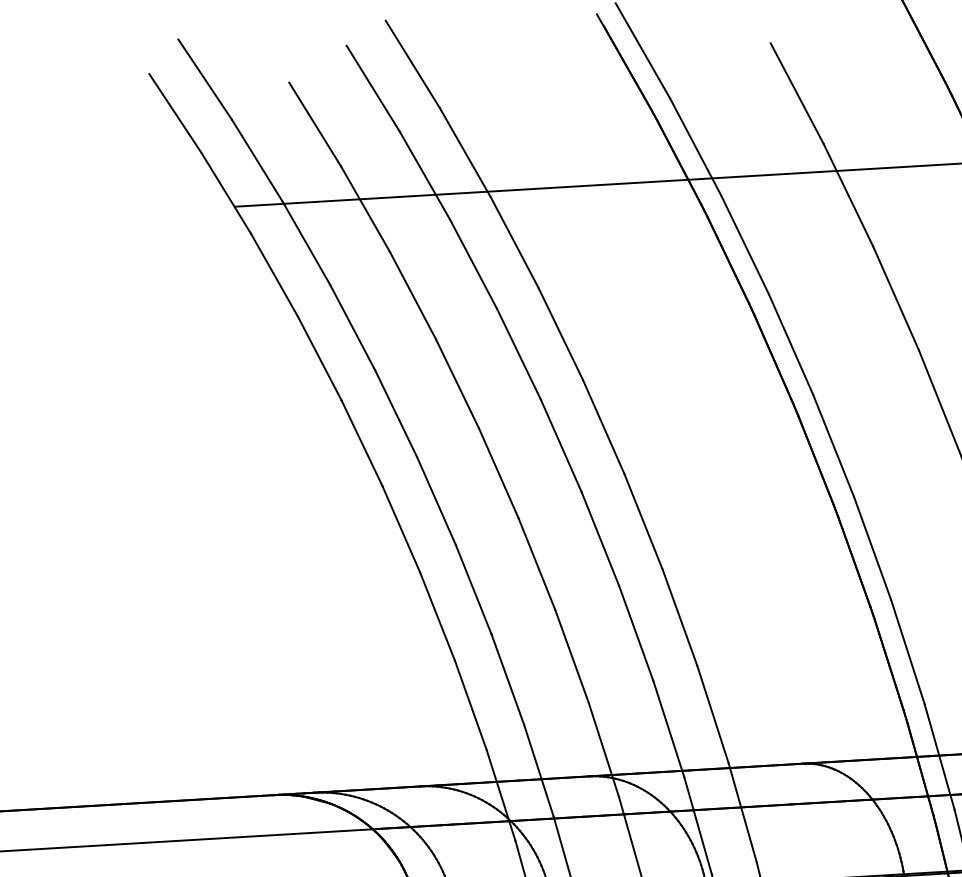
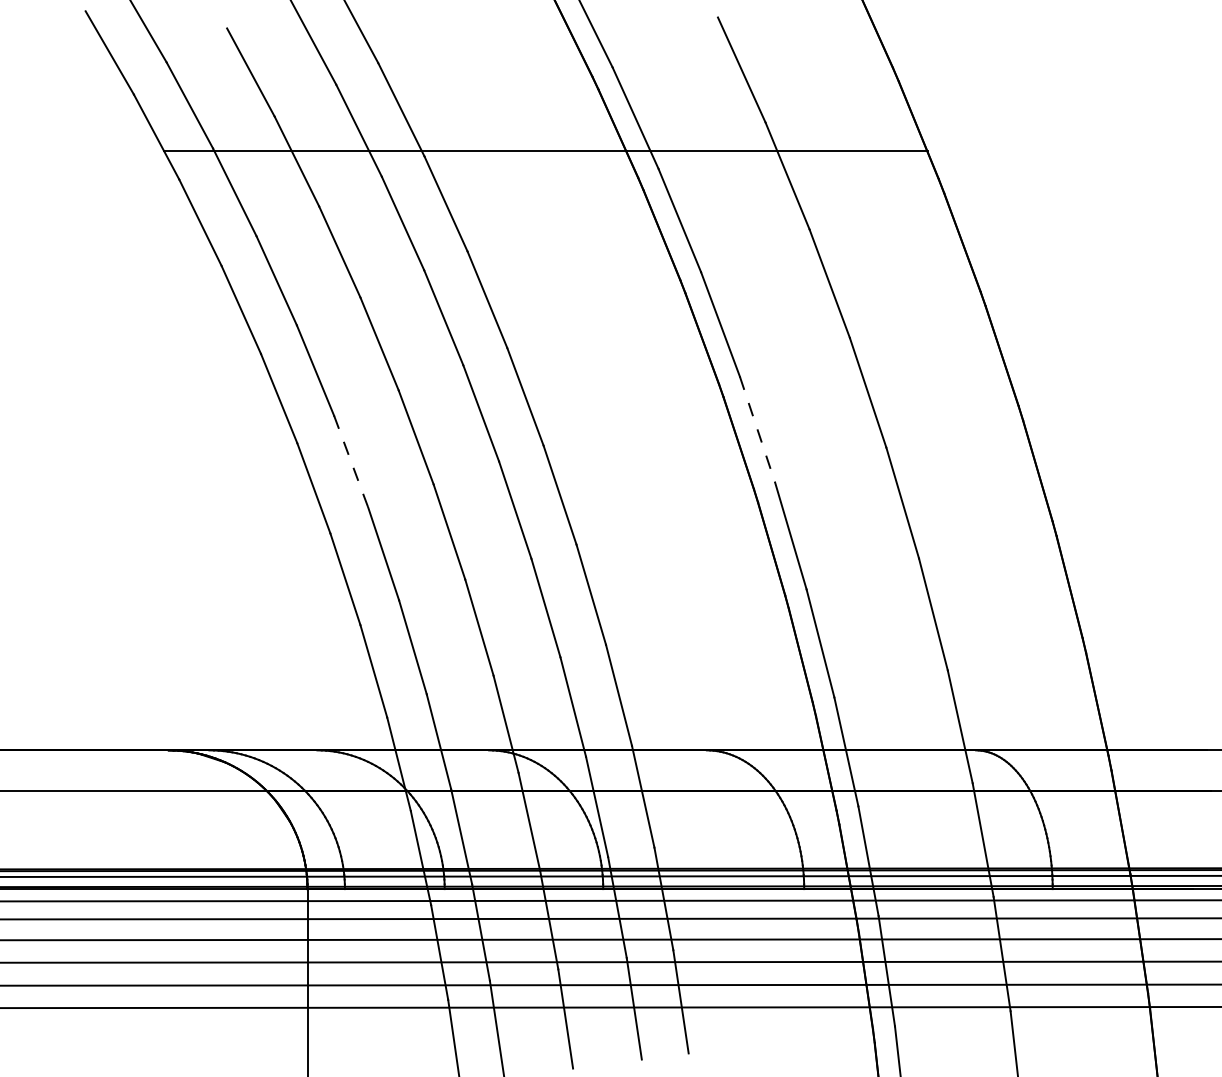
line: (833, 445) -> (757, 429), solid -> dashed
line: (436, 500) -> (351, 461), solid -> dashed

